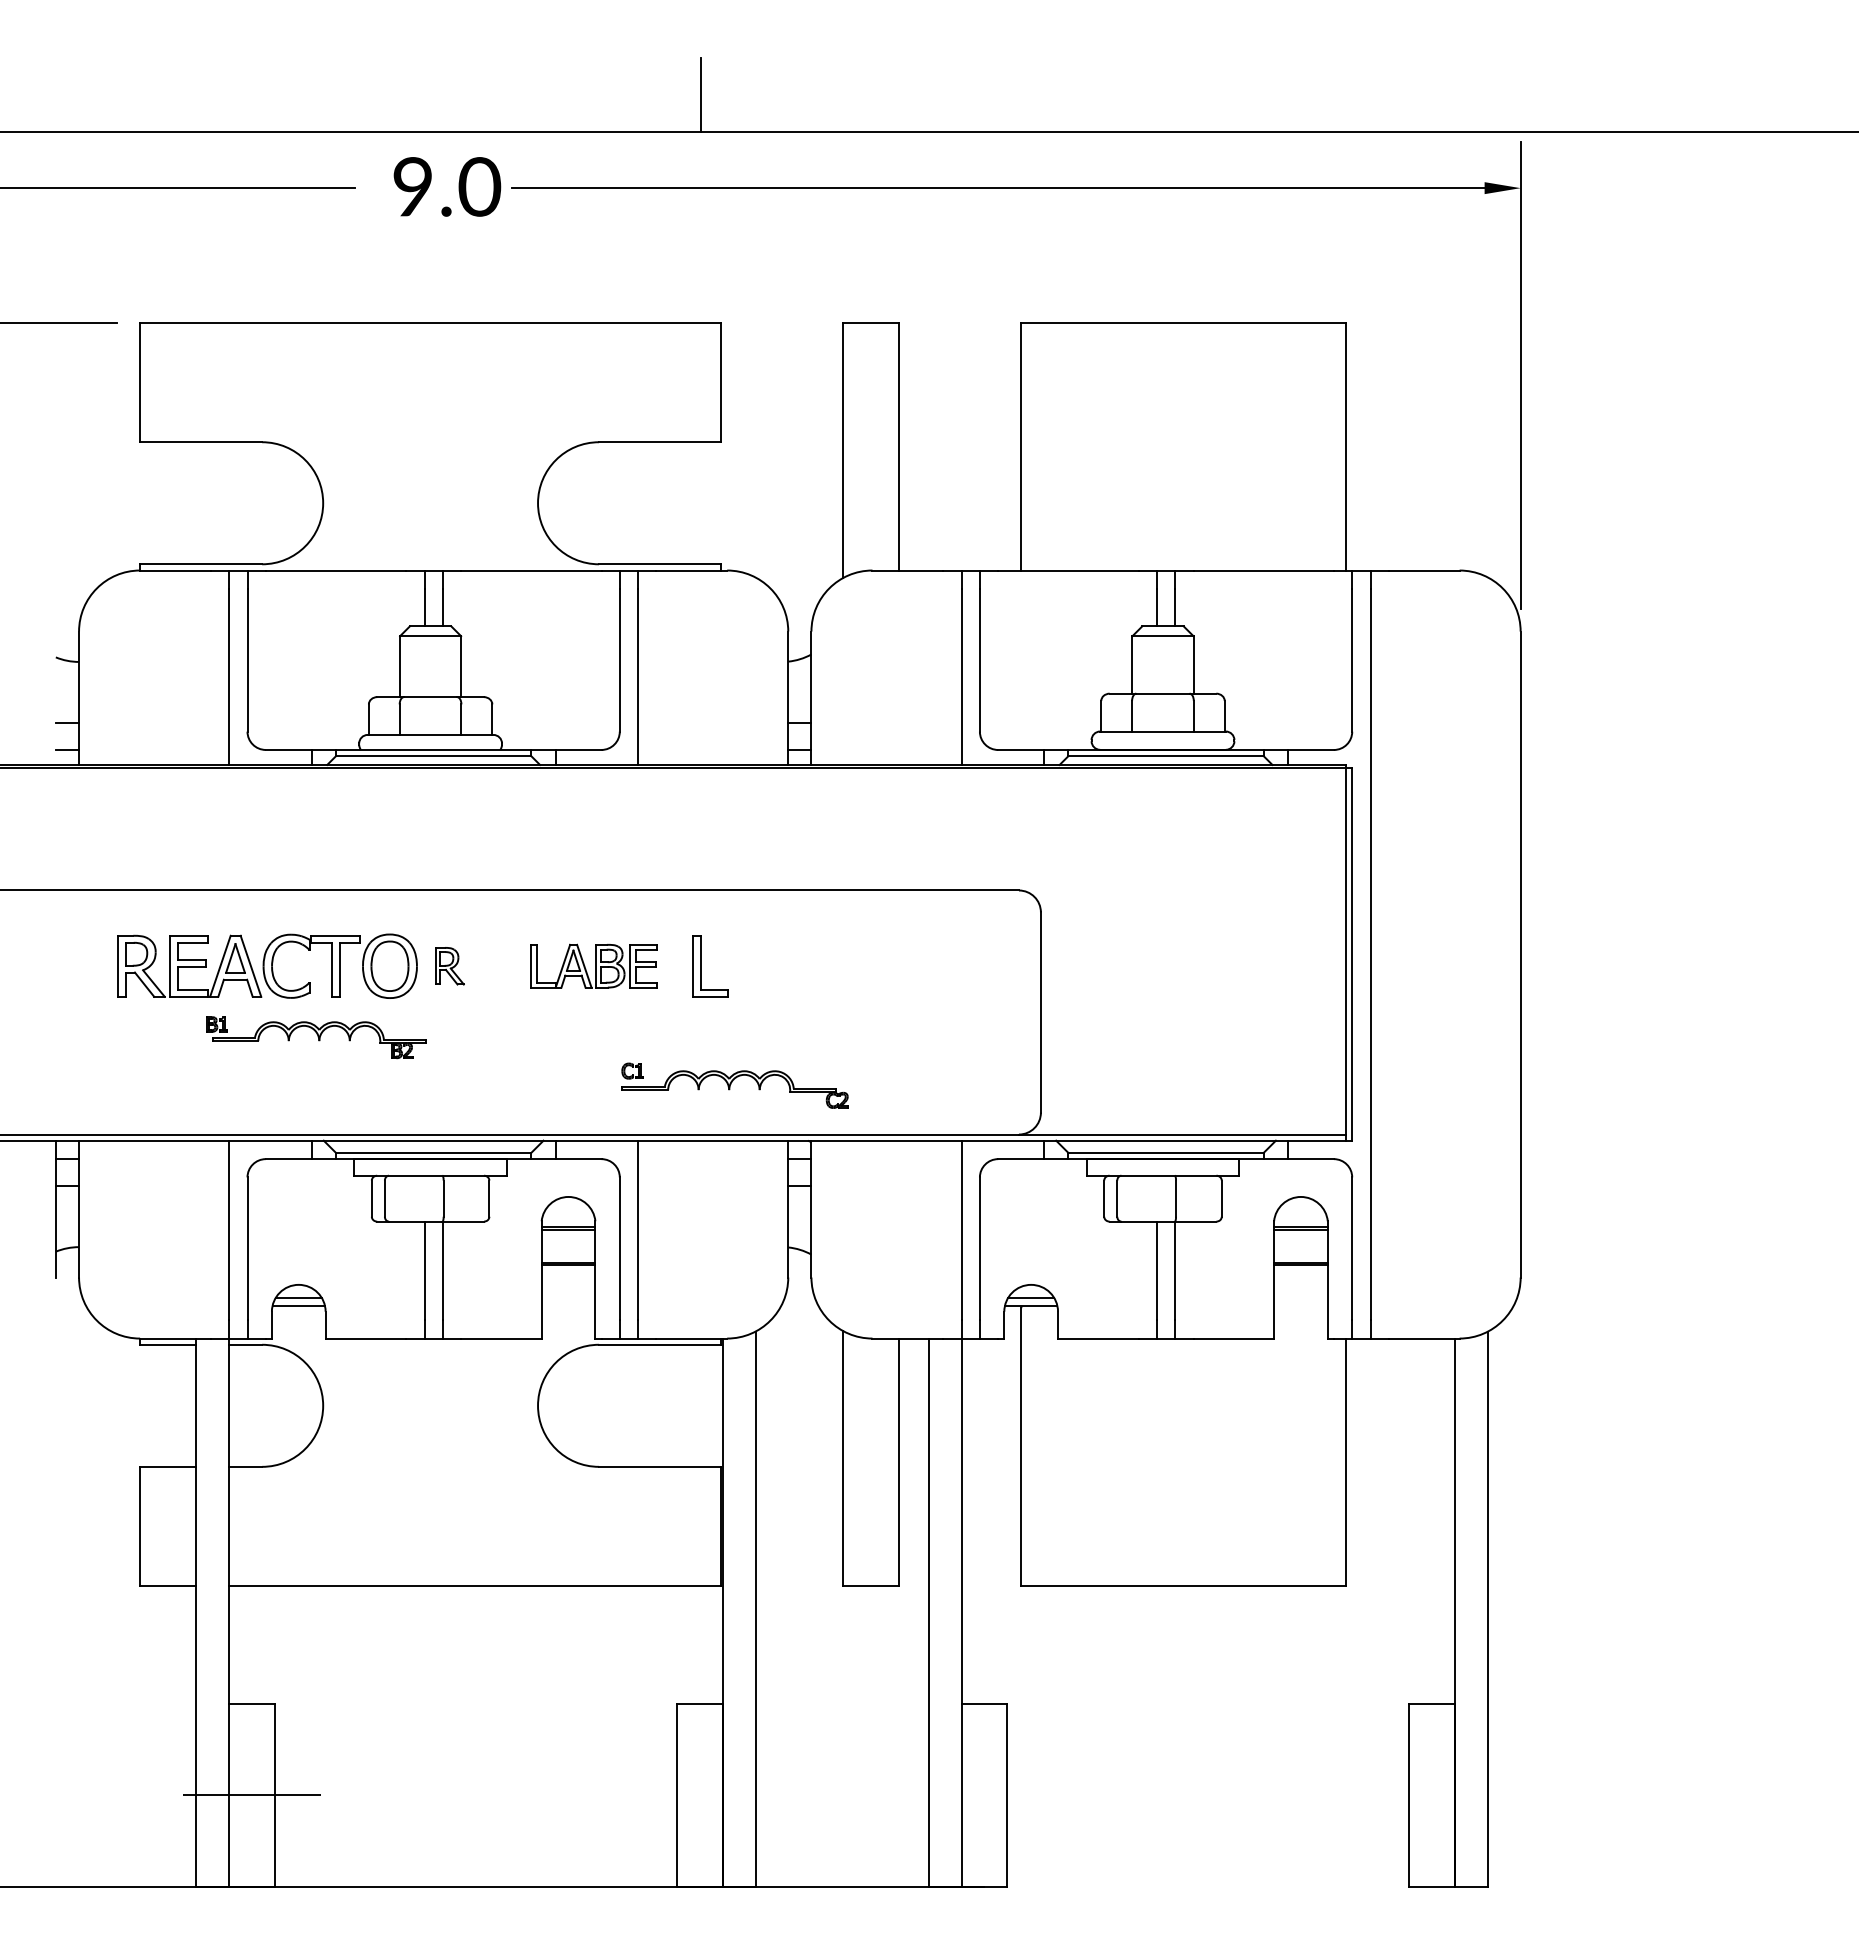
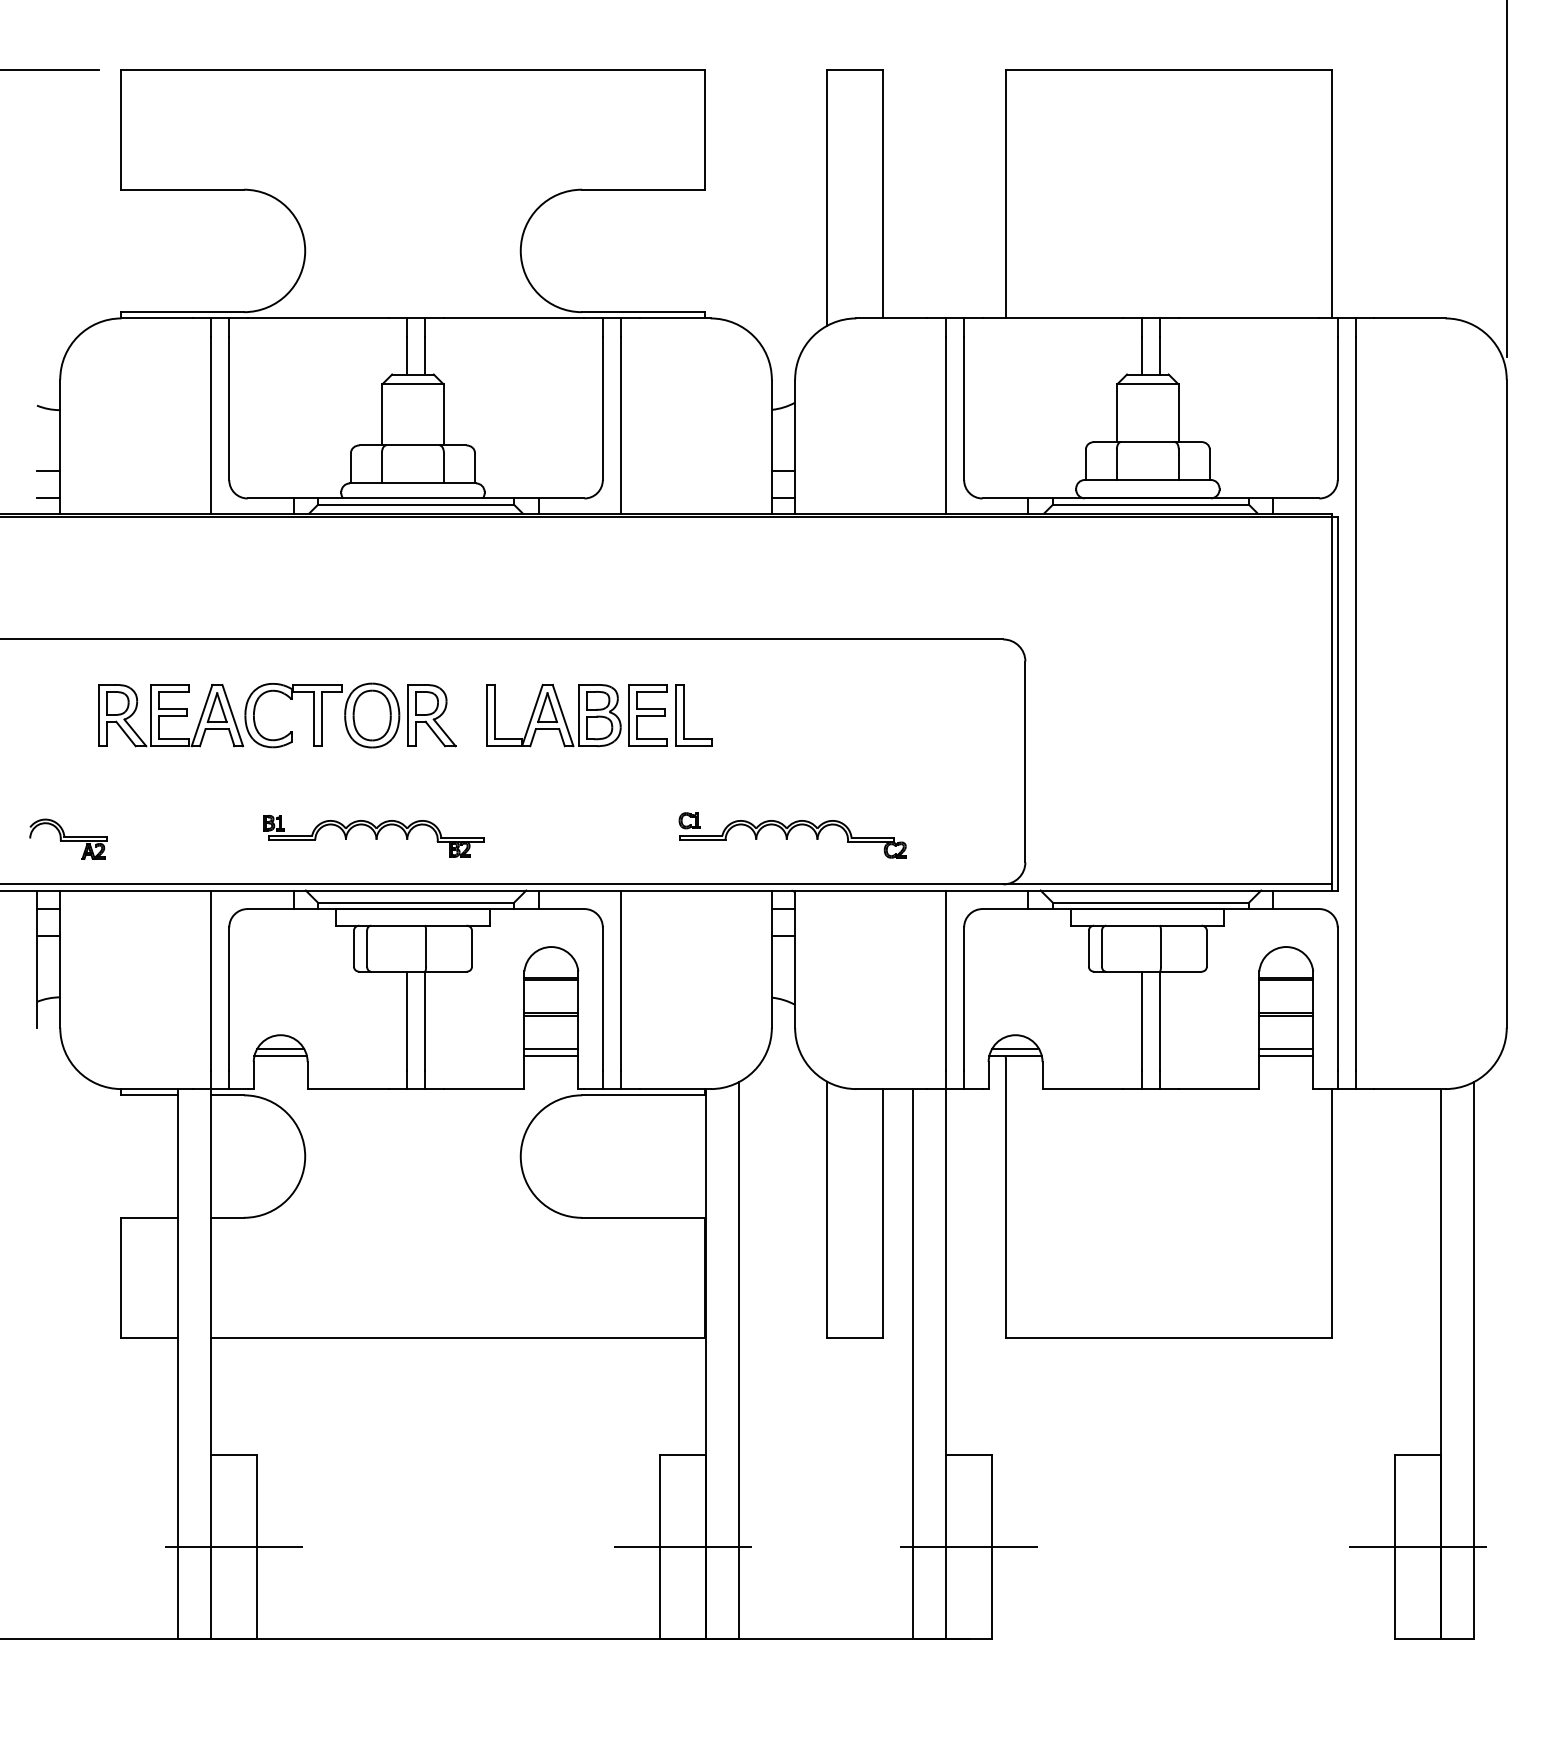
part: (449, 965) -> (431, 714), size x1.67
part: (593, 965) -> (576, 714), size x1.43
part: (316, 1037) -> (373, 836), moved
part: (734, 1085) -> (792, 835), moved
part: (86, 1089) -> (67, 839), added
line: (568, 1298) -> (551, 1048), added
line: (1300, 1298) -> (1285, 1048), added
line: (568, 1305) -> (551, 1055), added
line: (1300, 1305) -> (1285, 1055), added
line: (699, 1795) -> (682, 1547), added
line: (984, 1795) -> (968, 1547), added
line: (1431, 1795) -> (1417, 1547), added

